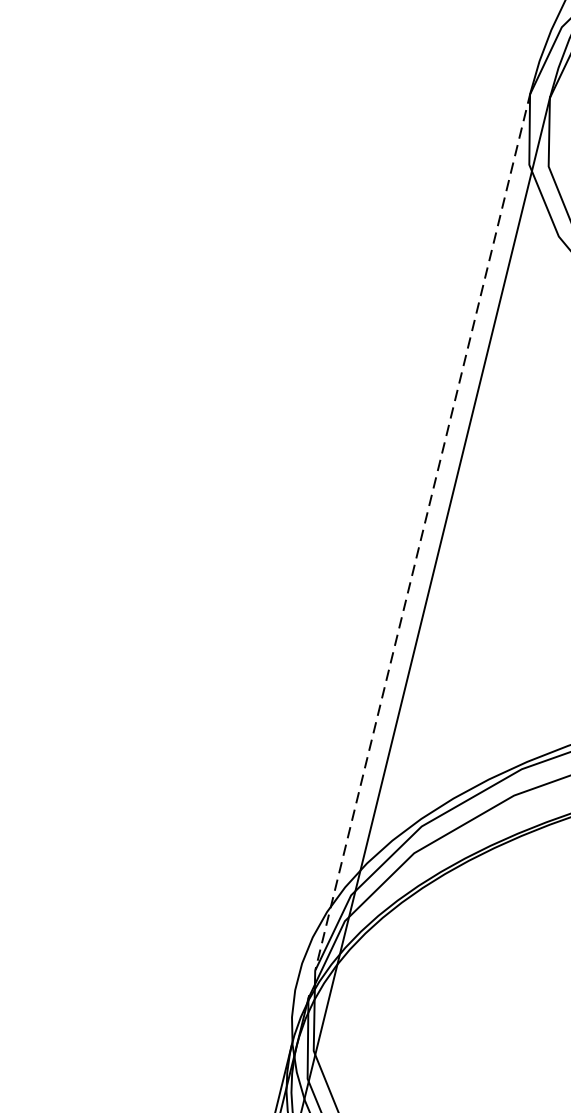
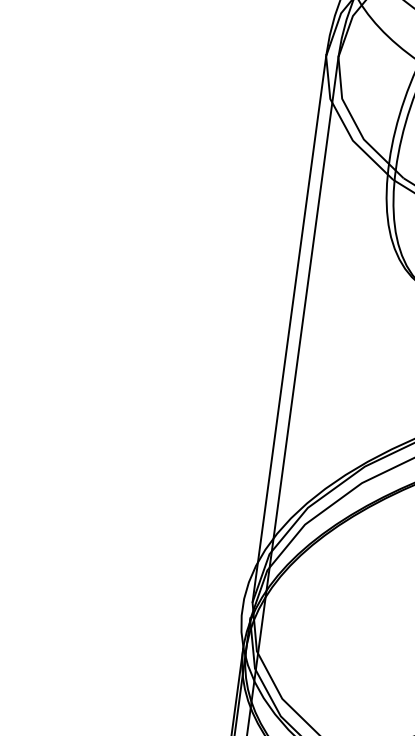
line: (422, 531) -> (289, 328), dashed -> solid

